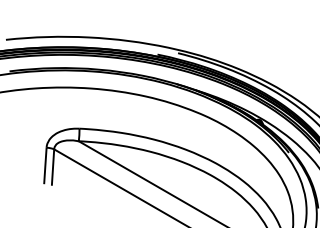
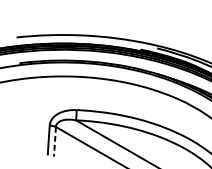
line: (53, 168) -> (55, 142), solid -> dashed

